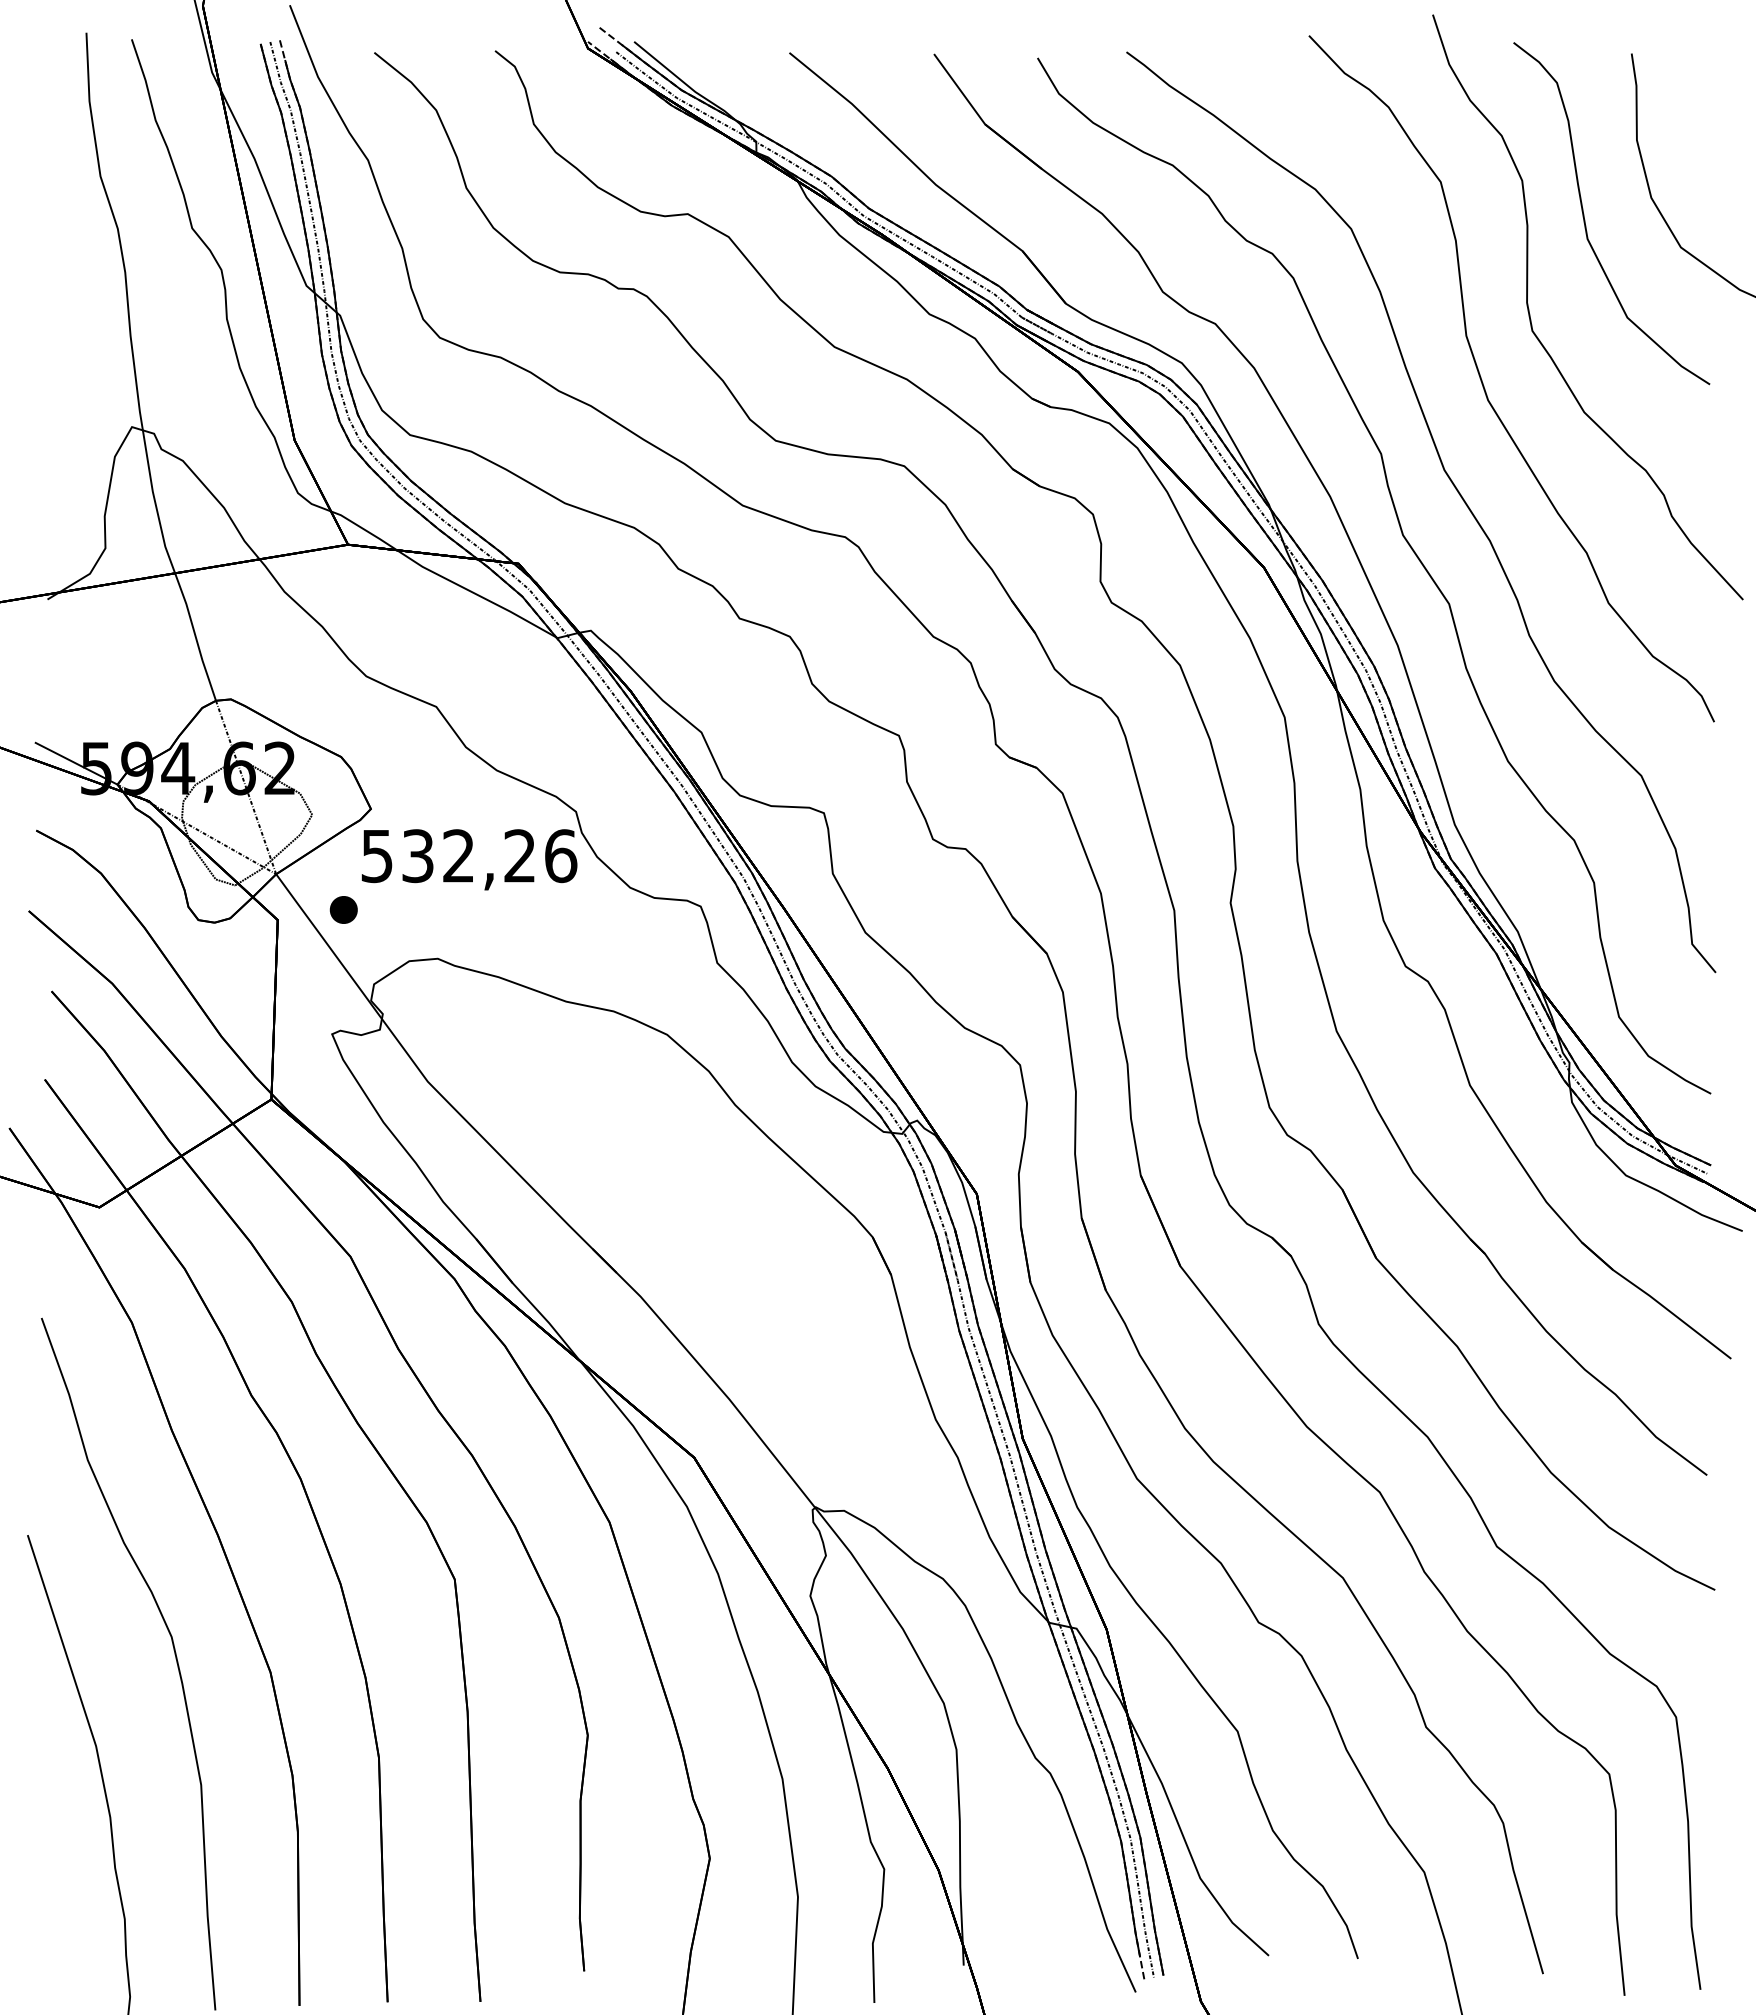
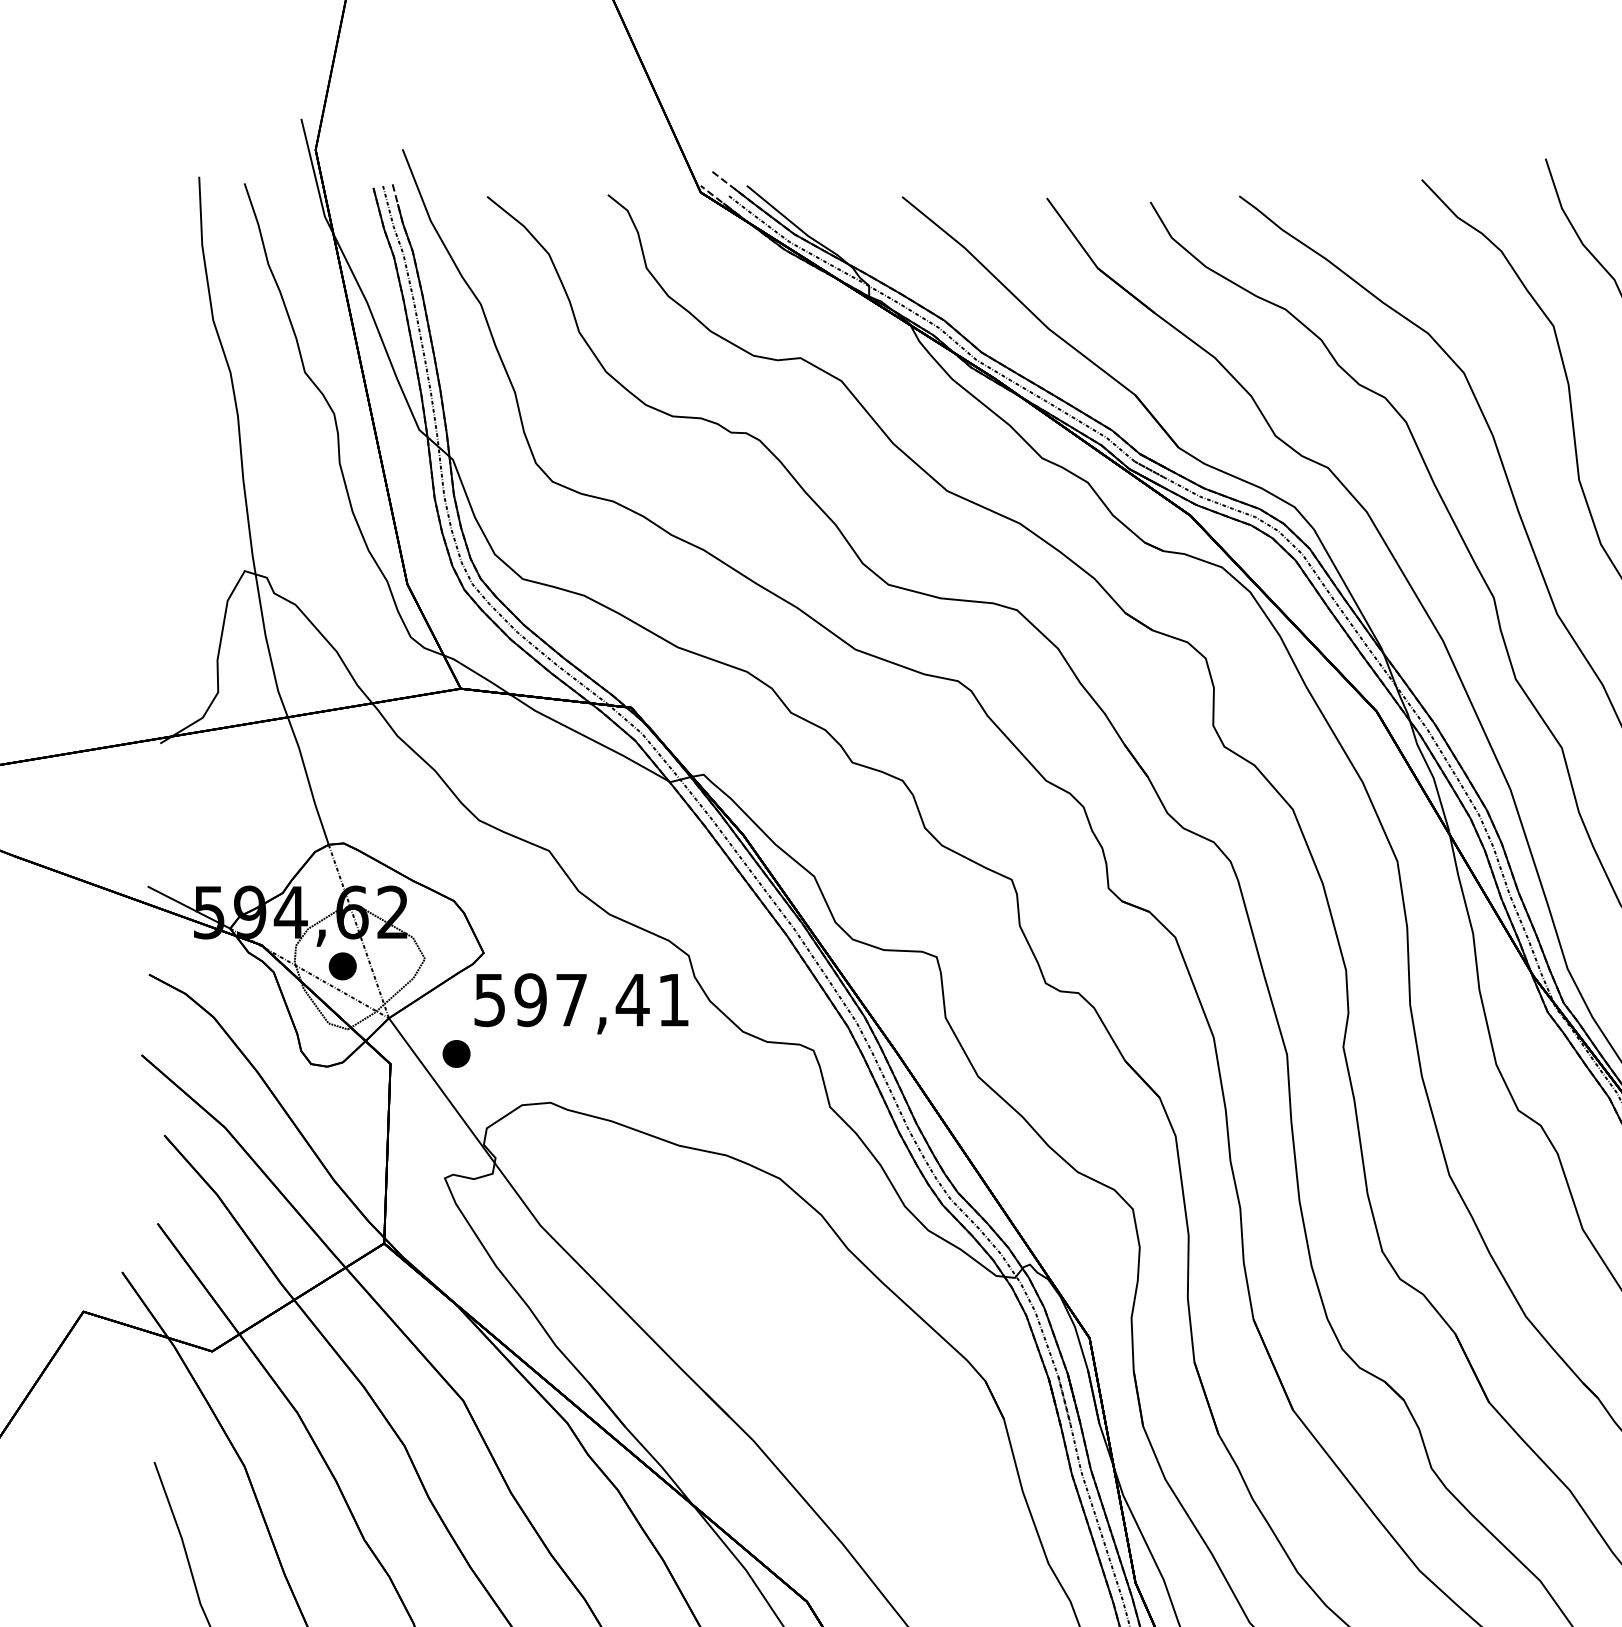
part: (229, 822) -> (342, 966), added
text: (489, 856) -> (602, 1000), 532,26 -> 597,41

